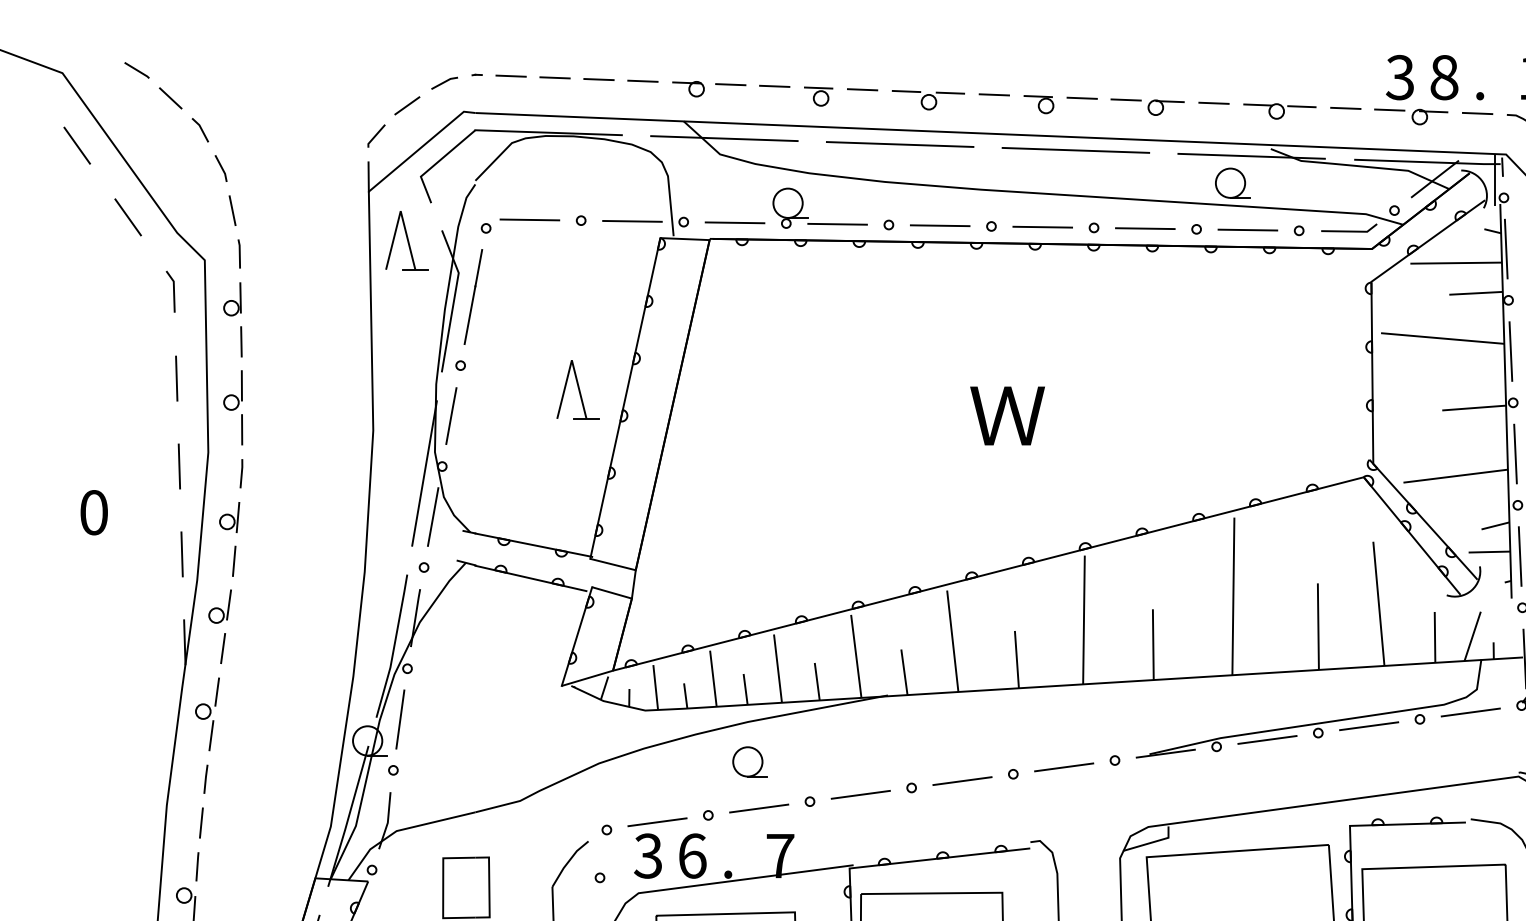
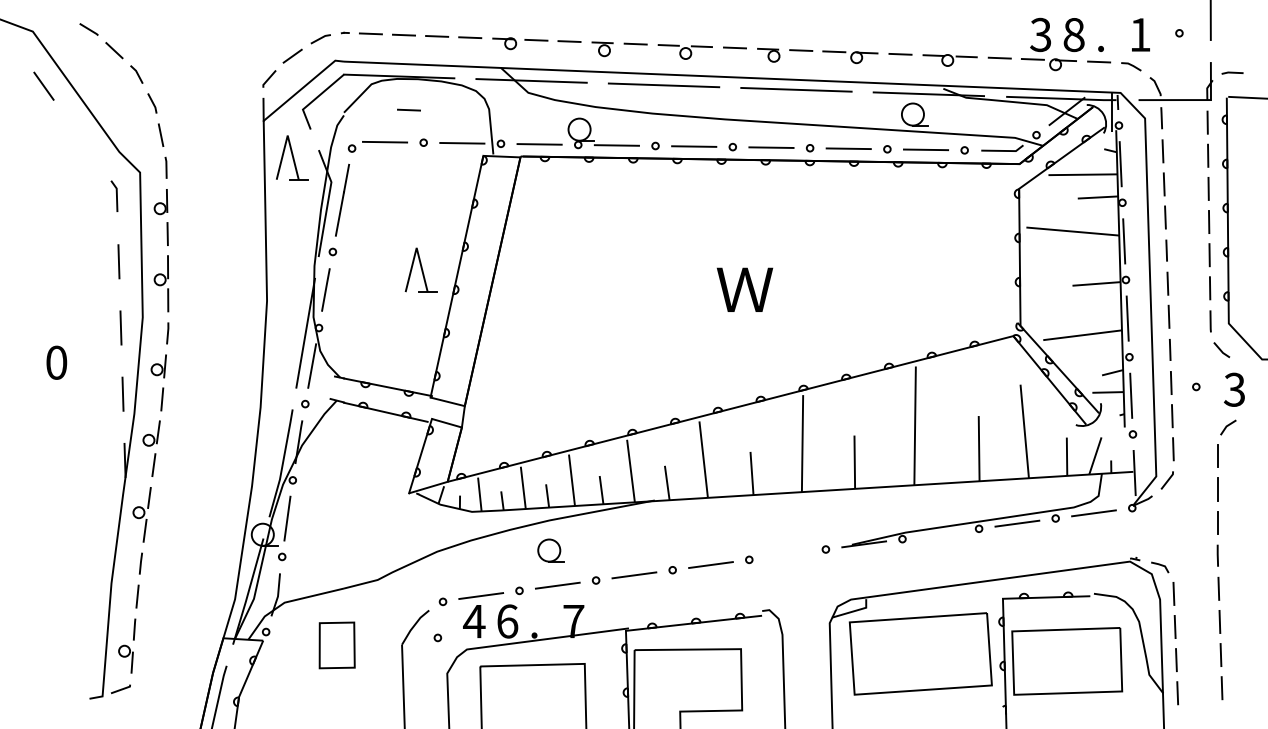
line: (561, 176) -> (408, 109), added
line: (127, 216) -> (81, 139), removed
line: (1267, 739) -> (940, 533), removed
line: (1064, 767) -> (787, 554), removed
text: (648, 856) -> (474, 621), 3 -> 4

